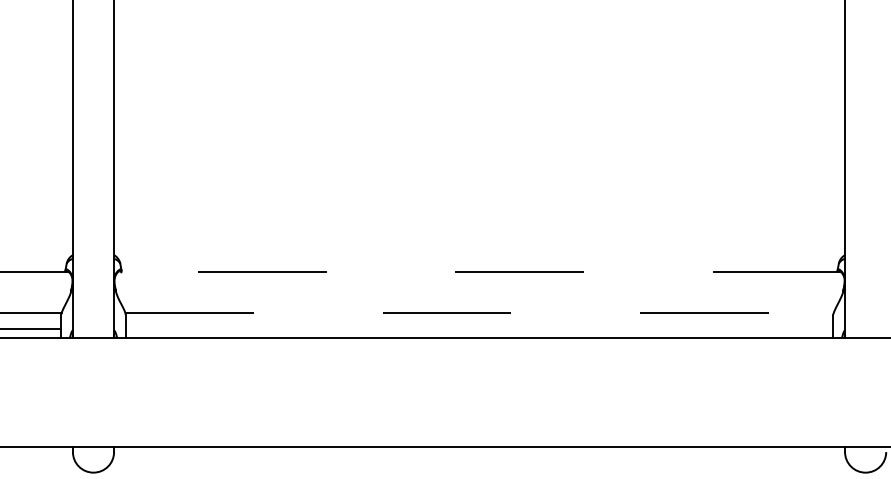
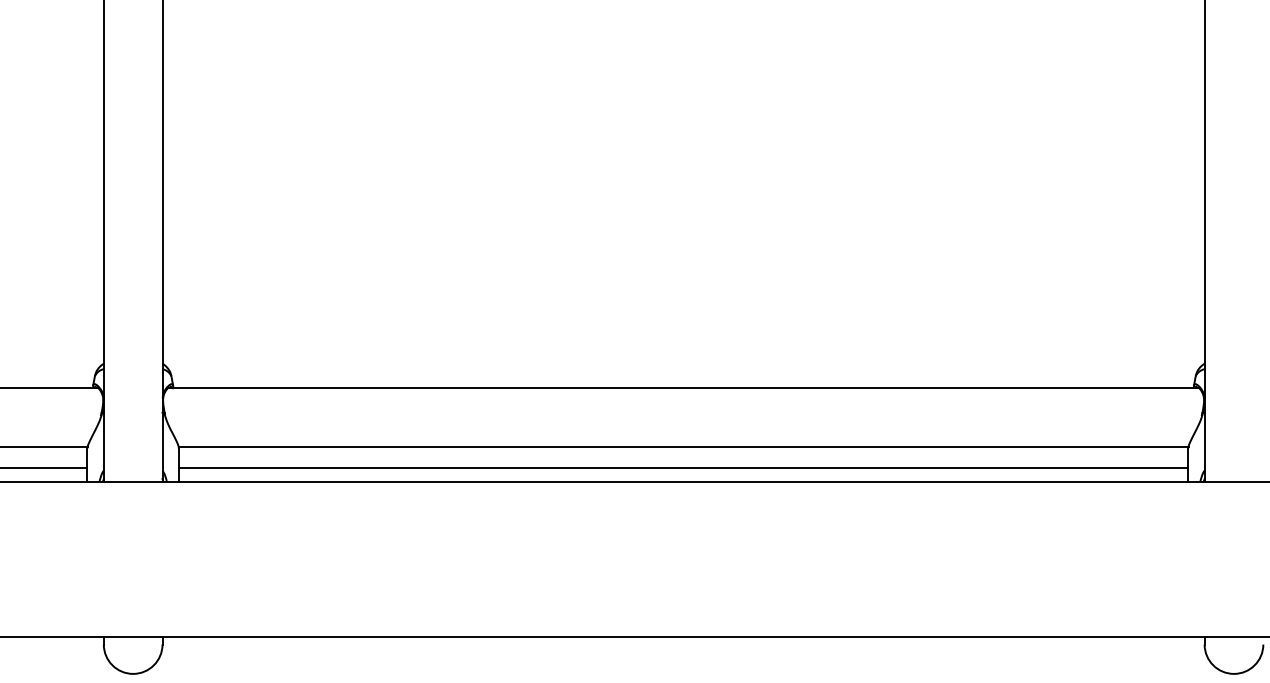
line: (479, 272) -> (683, 388), dashed -> solid
line: (479, 313) -> (683, 446), dashed -> solid
line: (479, 328) -> (683, 468), added

